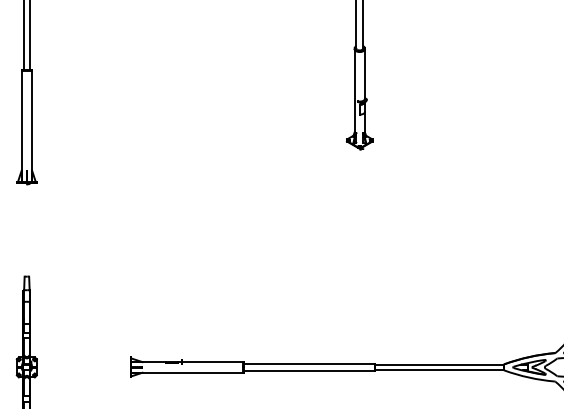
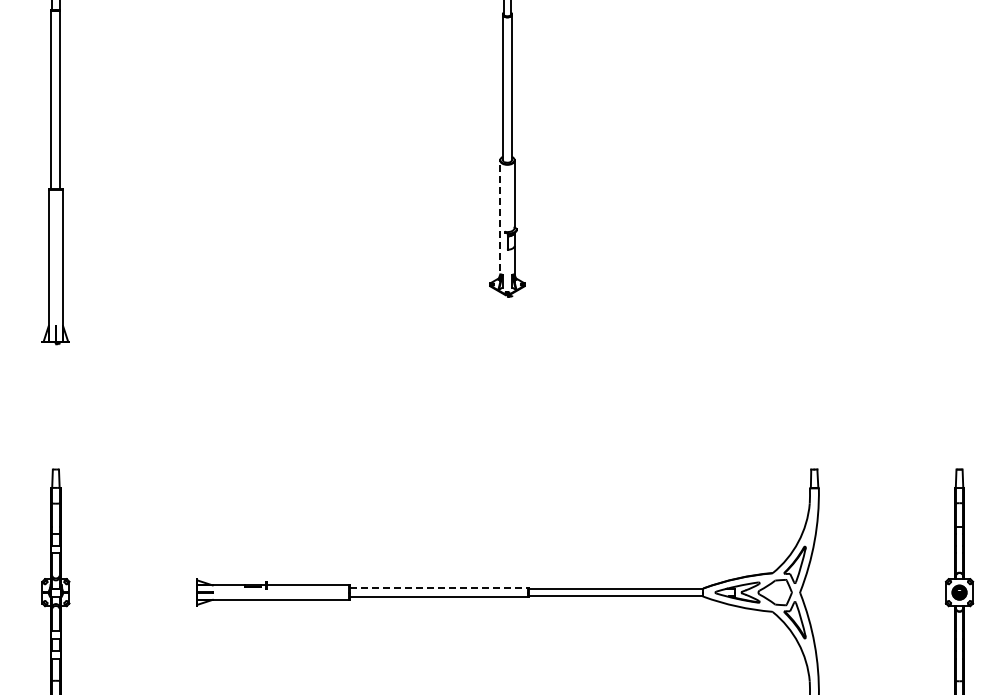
line: (354, 93) -> (500, 221), solid -> dashed
line: (308, 364) -> (438, 588), solid -> dashed

